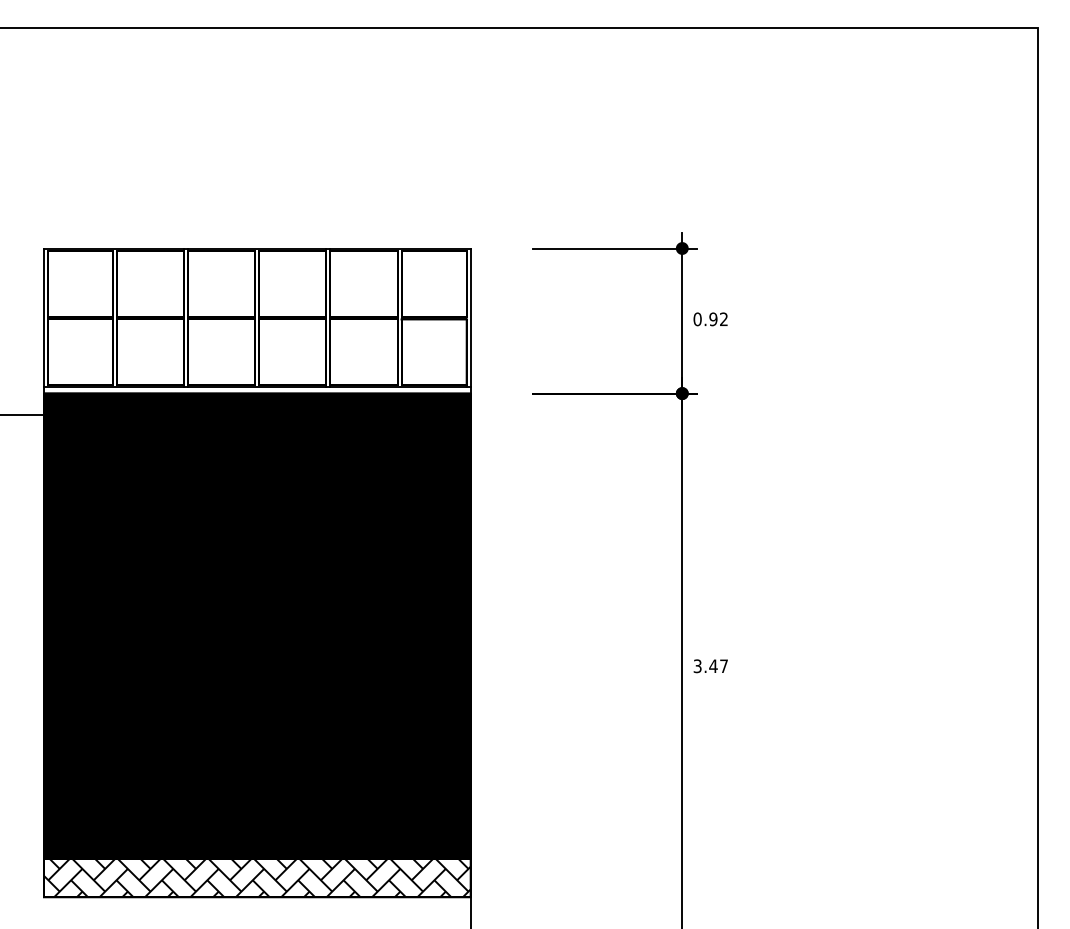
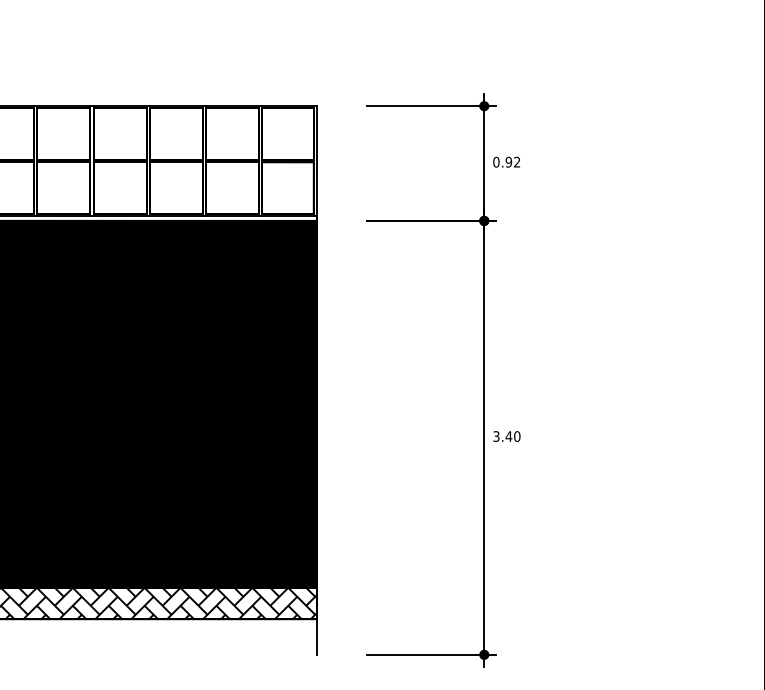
text: (724, 666) -> (517, 436), 3.47 -> 3.40

